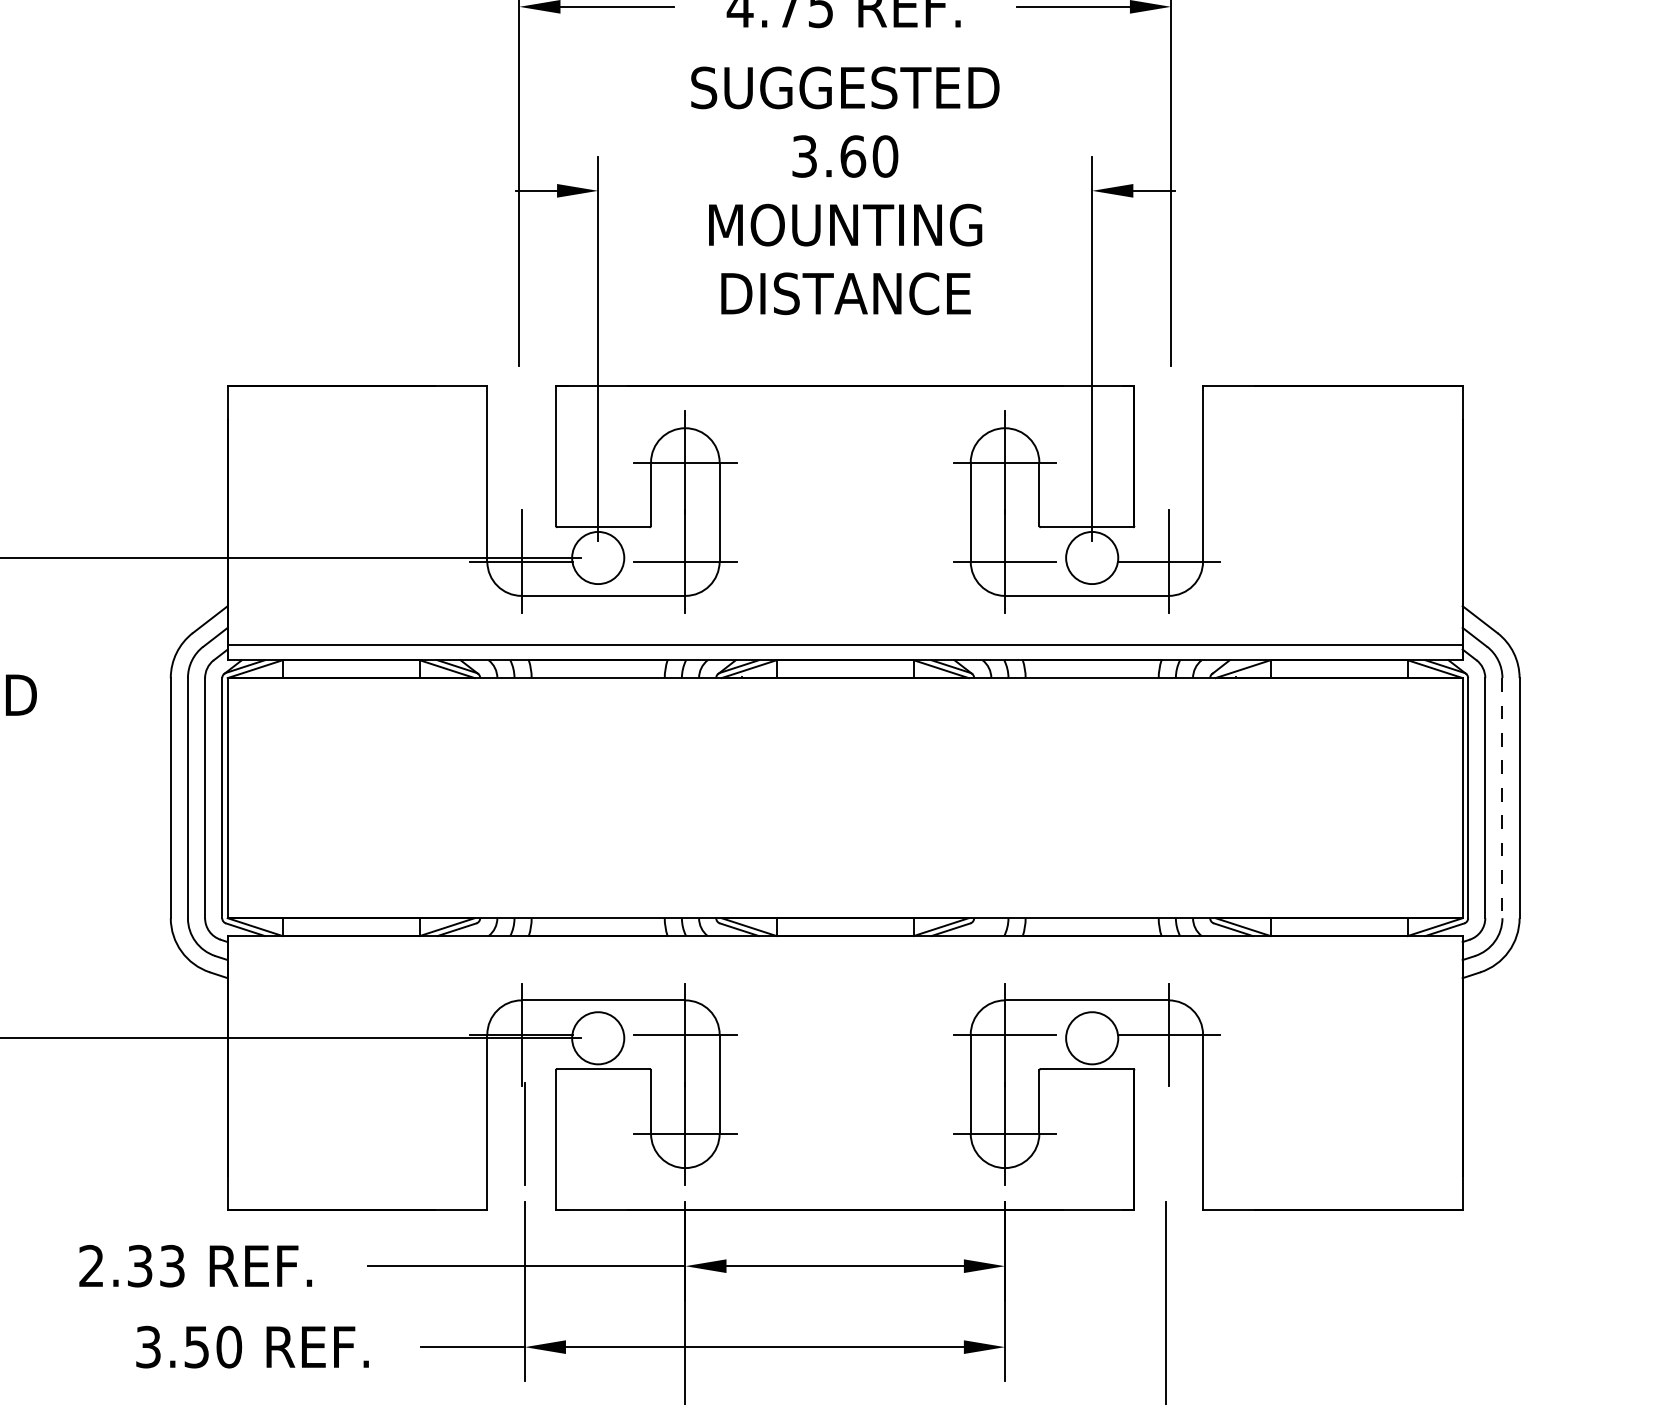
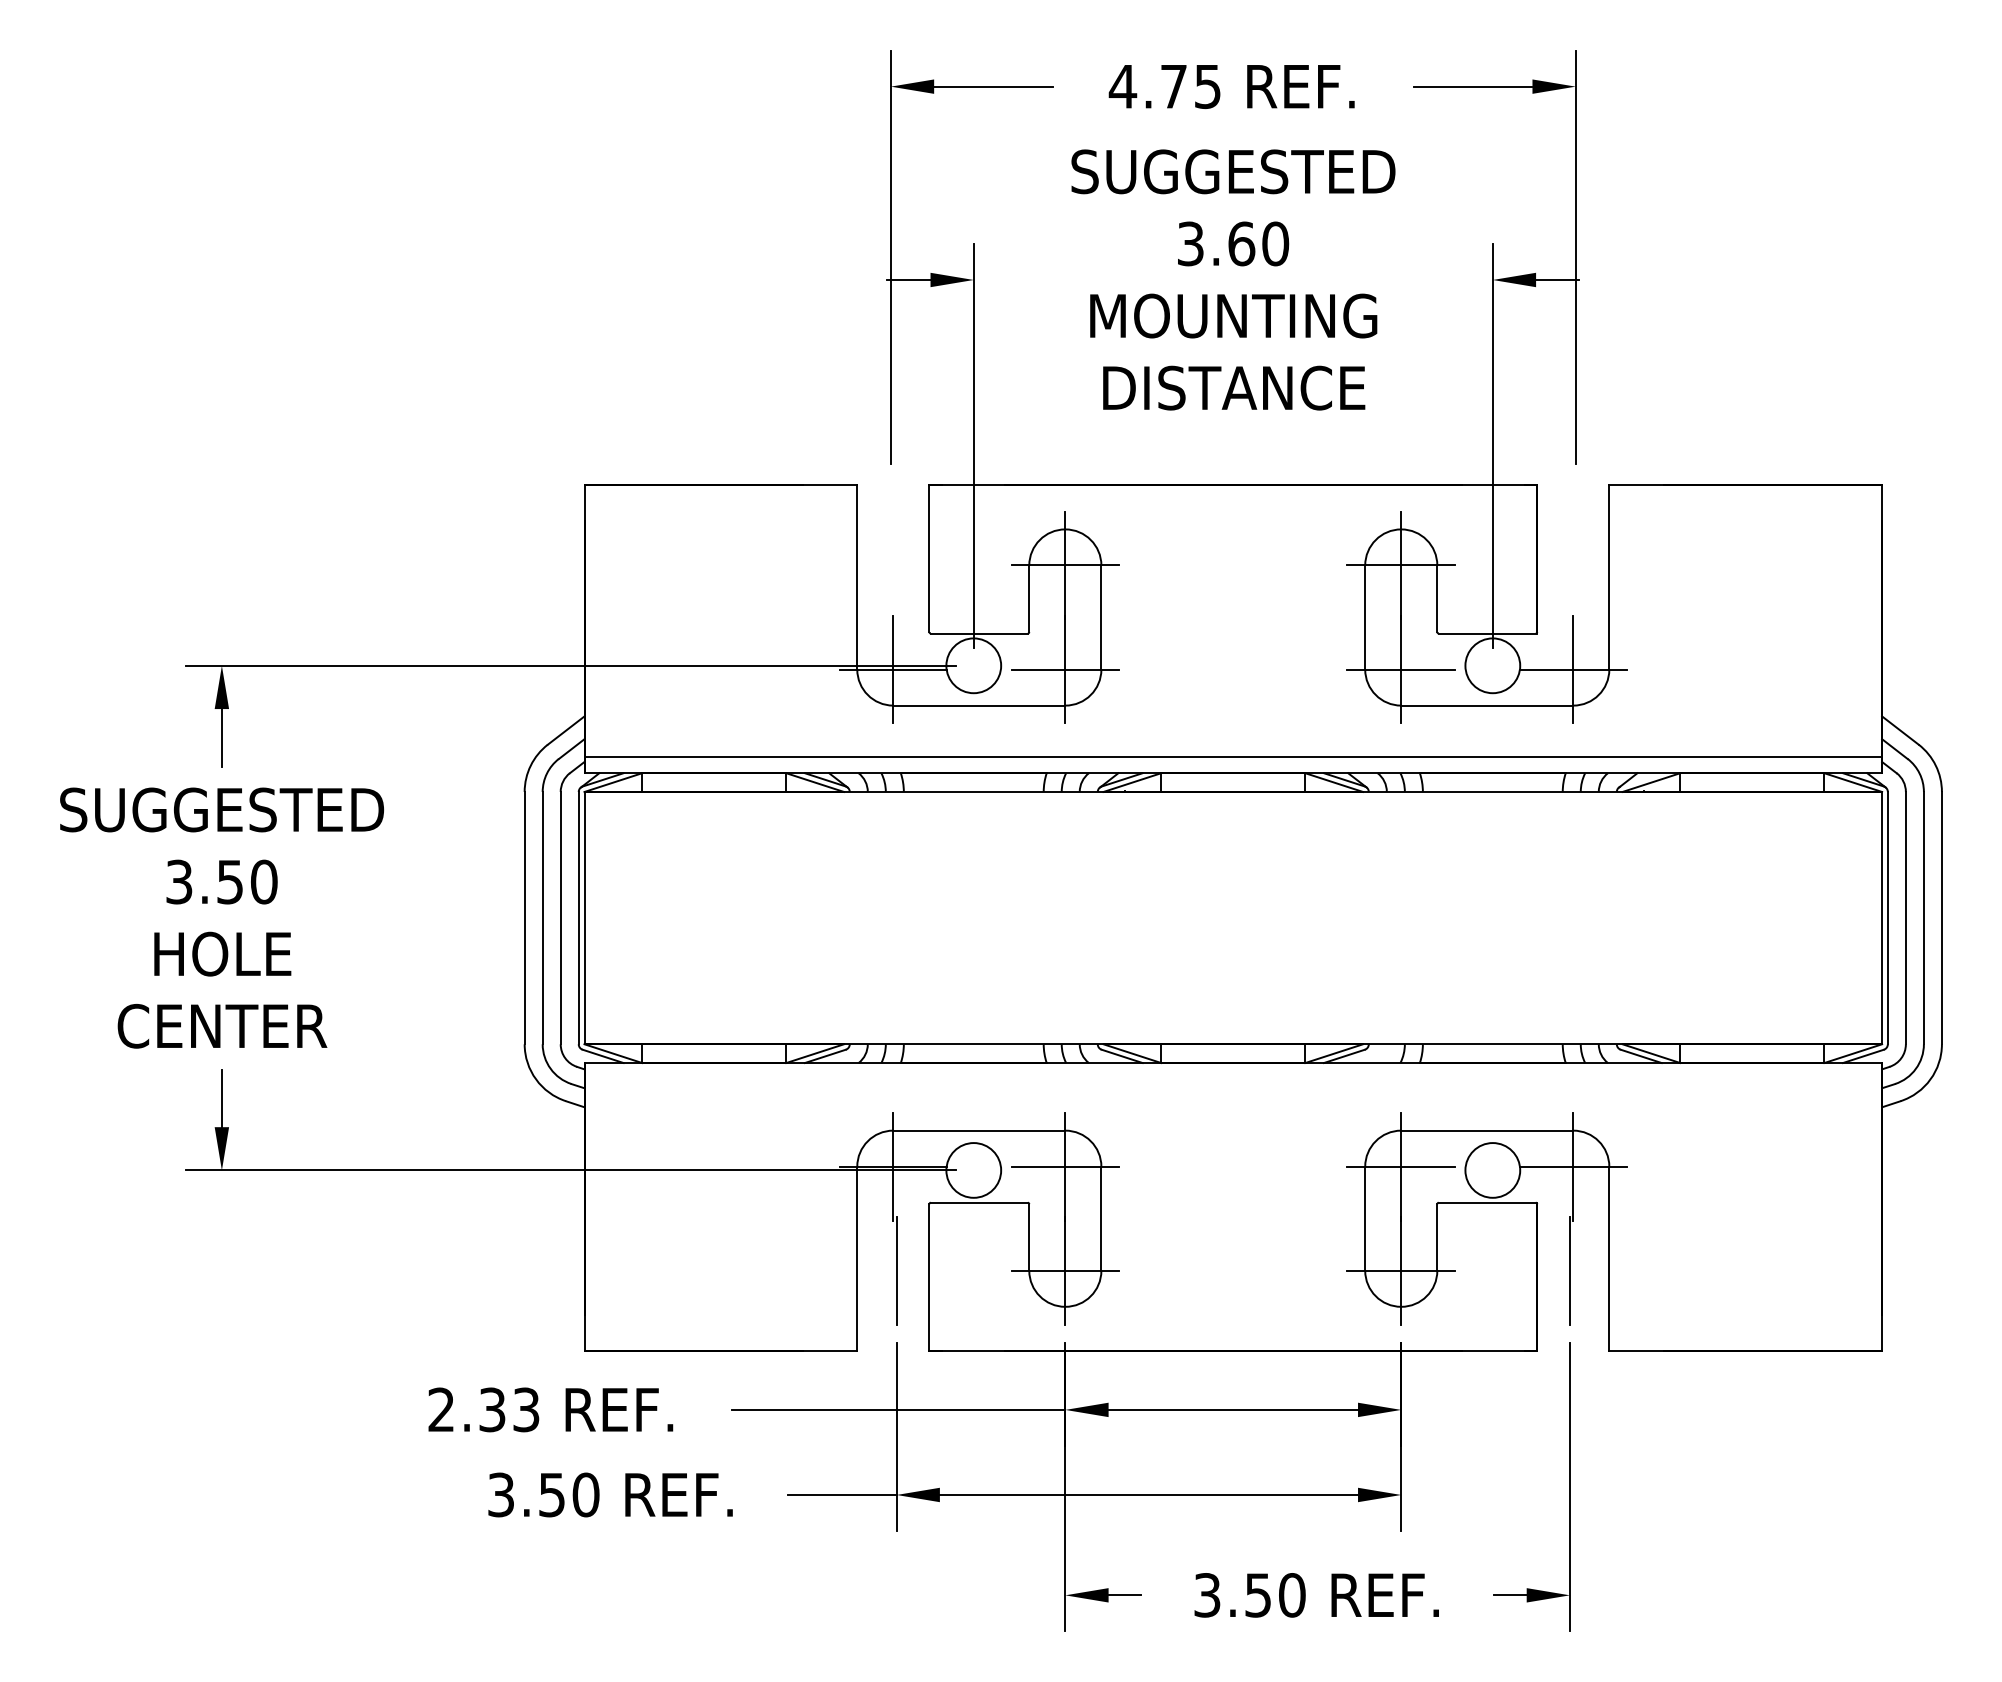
line: (1502, 798) -> (1923, 918), dashed -> solid
line: (1165, 1133) -> (1569, 1270), added

